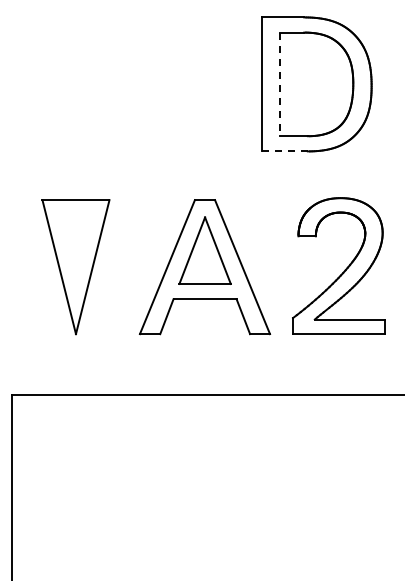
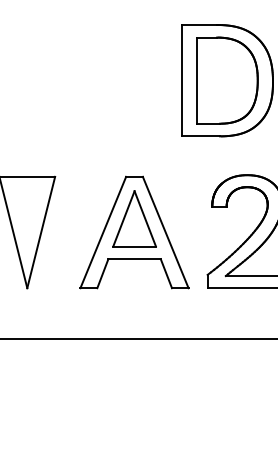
line: (280, 84) -> (197, 80), dashed -> solid
line: (284, 151) -> (200, 136), dashed -> solid

